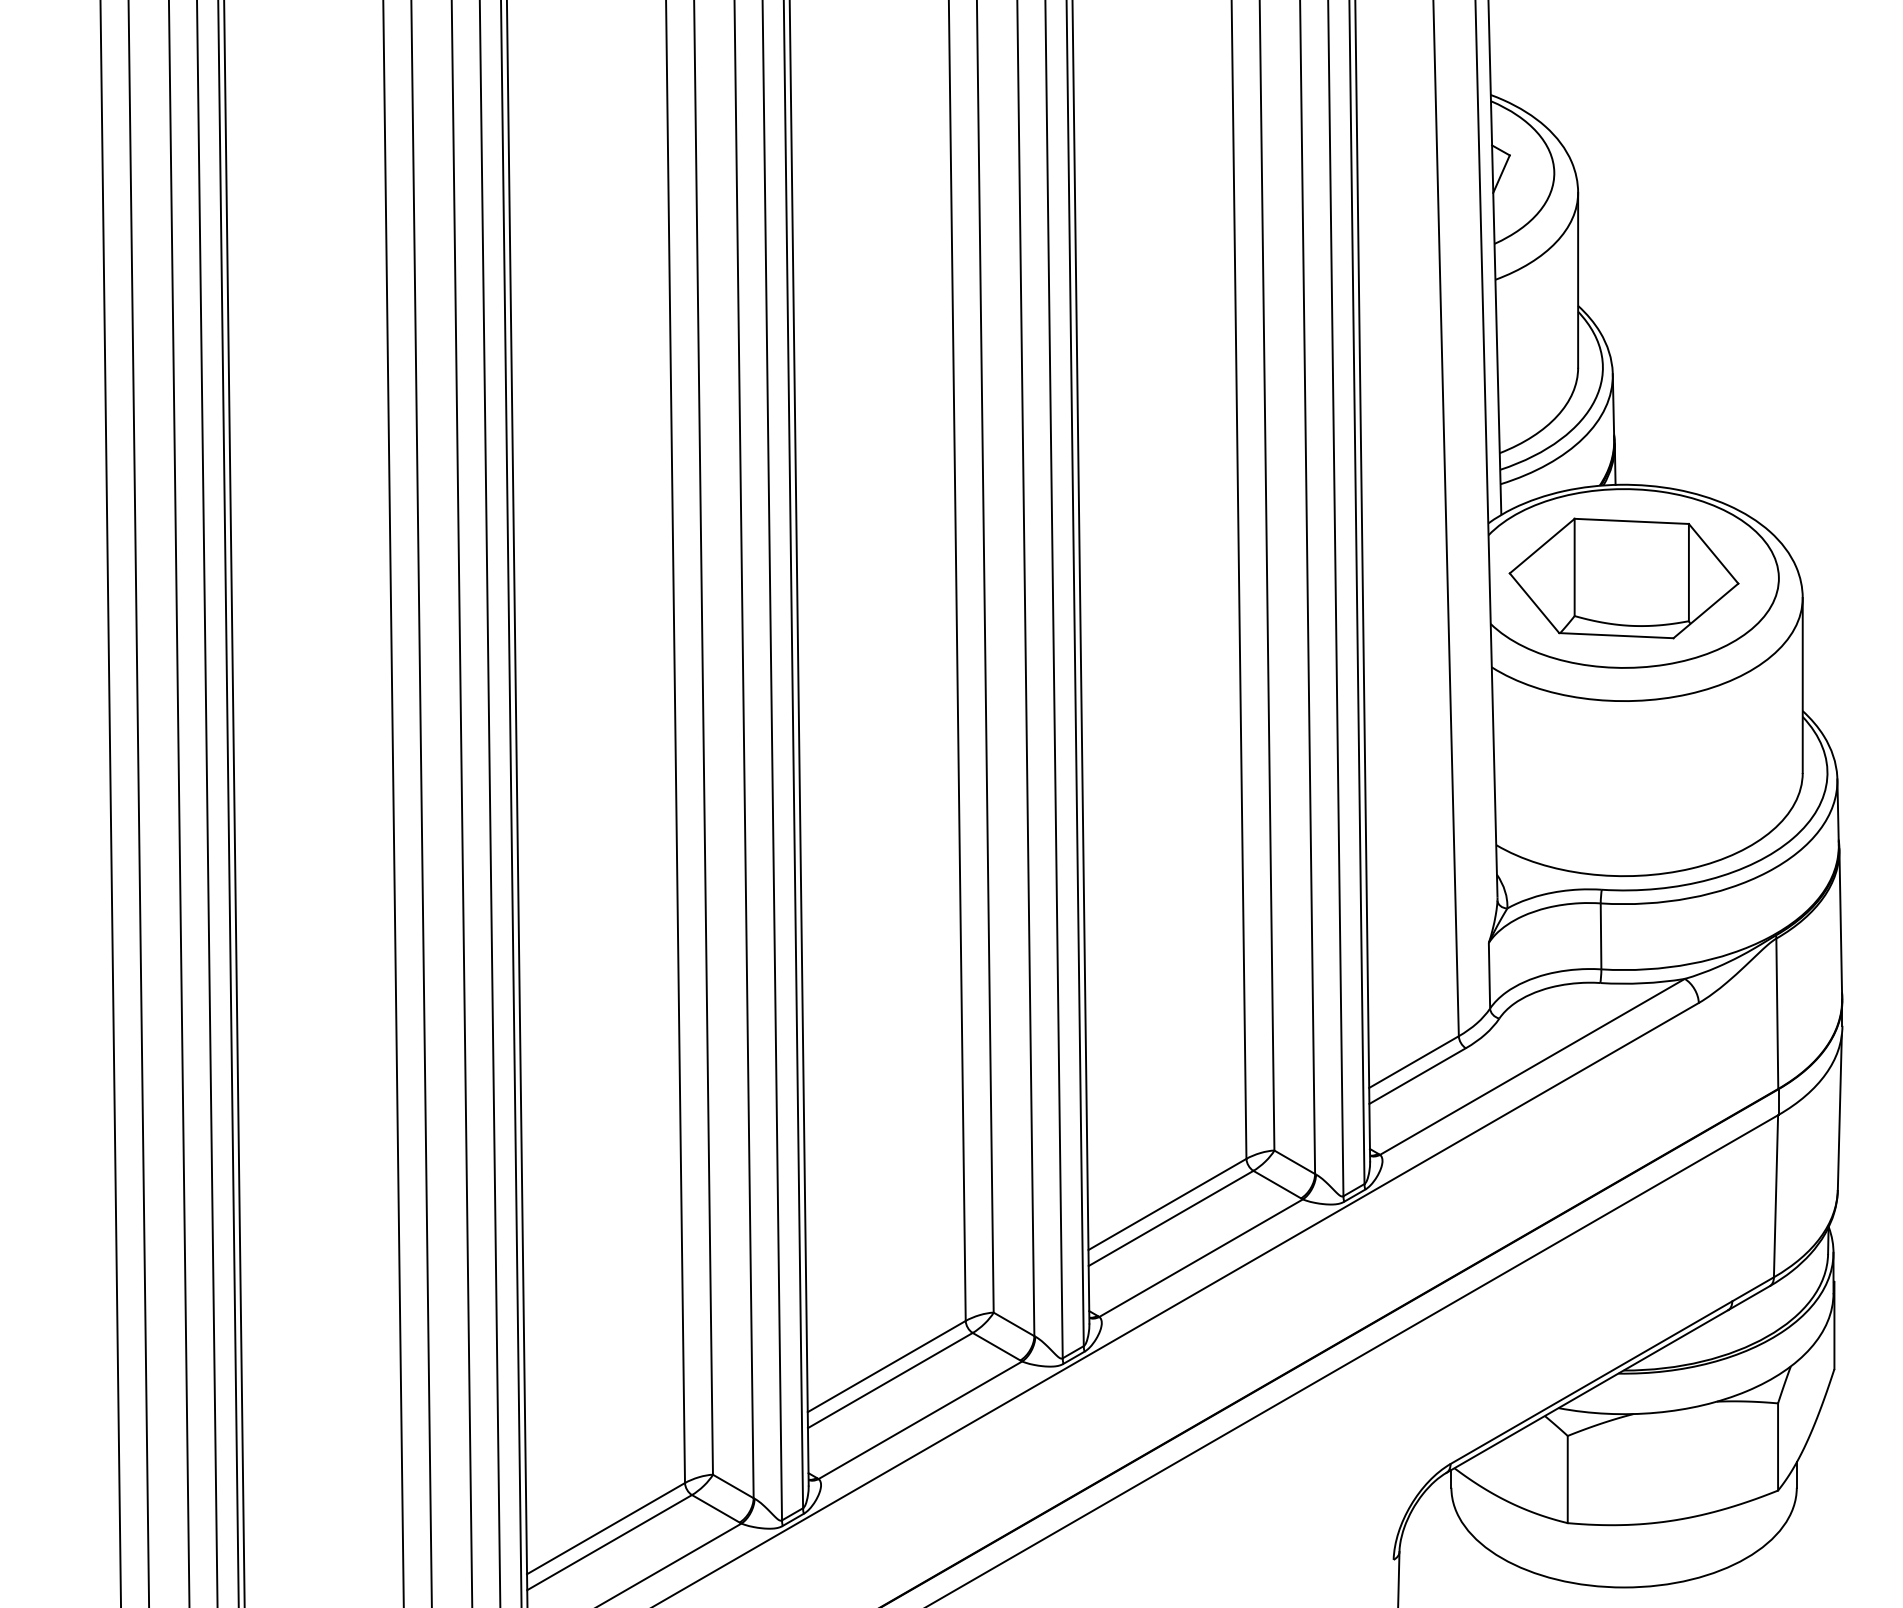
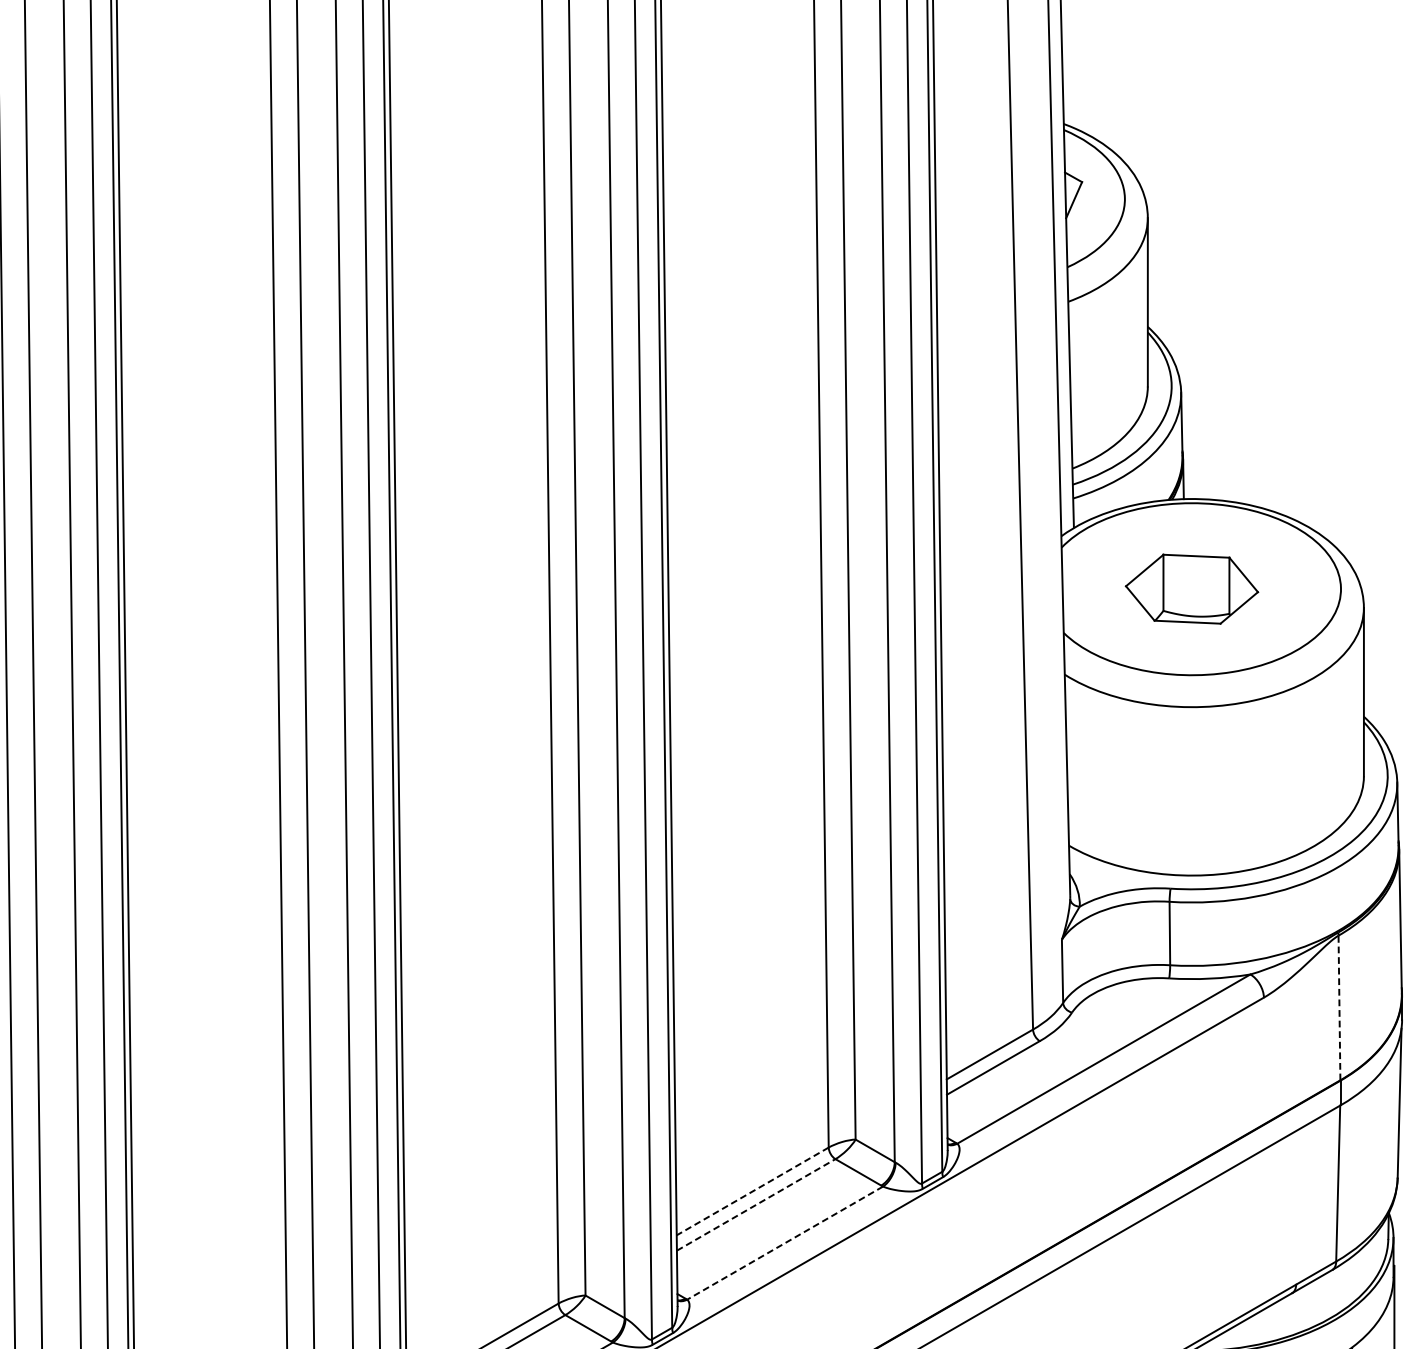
part: (1623, 578) -> (1191, 589), size x0.6
line: (1777, 1013) -> (1339, 1007), solid -> dashed
line: (1167, 1204) -> (752, 1191), solid -> dashed
line: (1171, 1218) -> (756, 1204), solid -> dashed
line: (1201, 1258) -> (785, 1243), solid -> dashed

